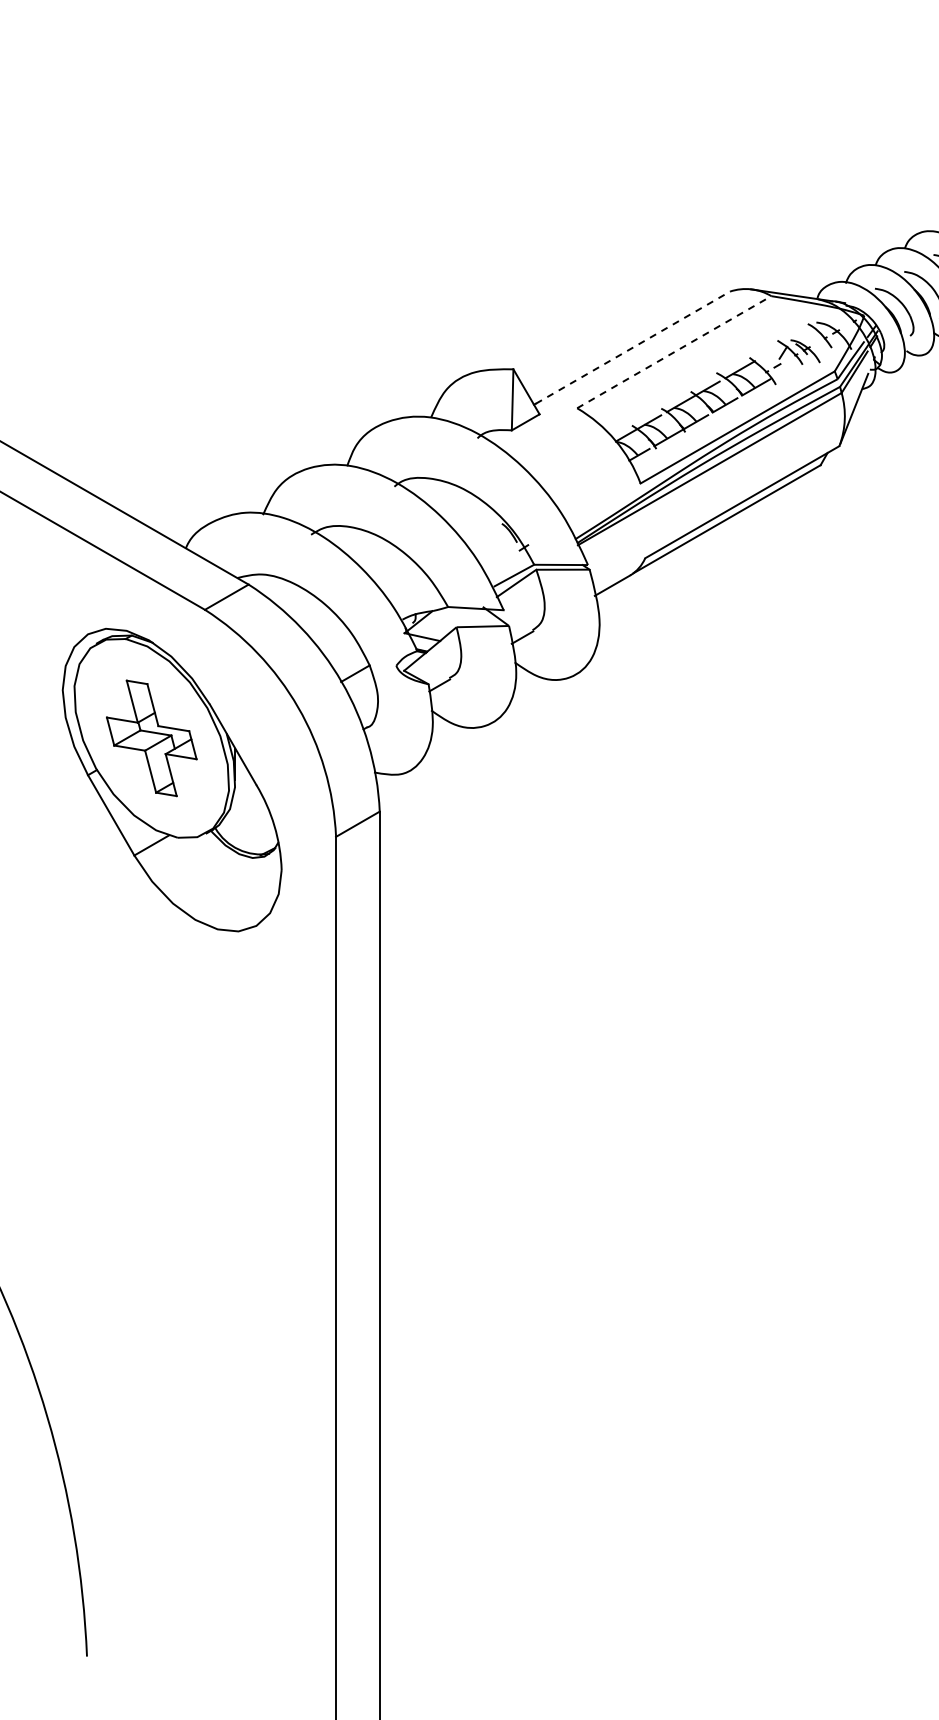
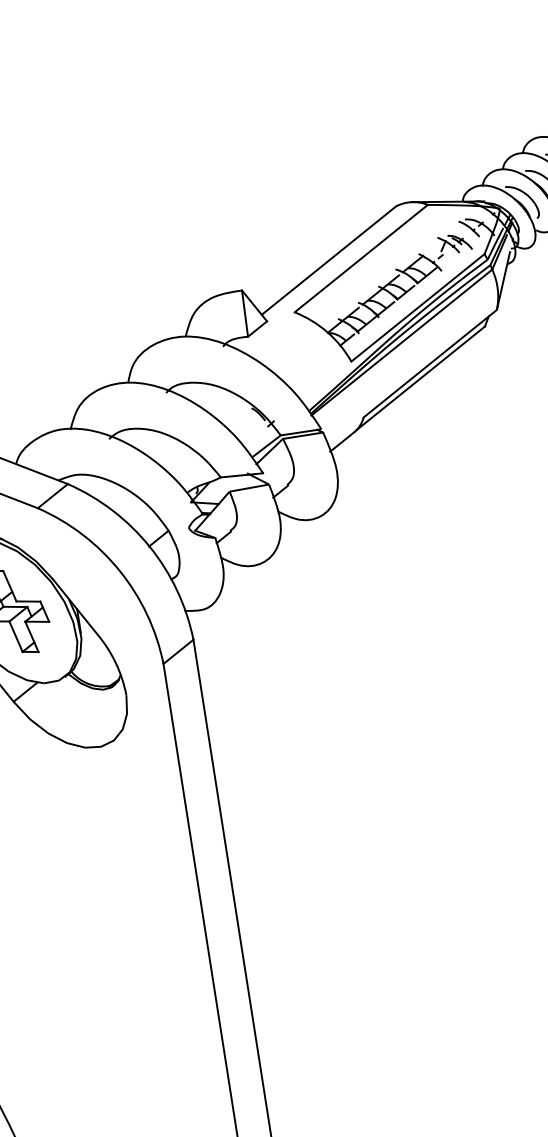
line: (633, 347) -> (329, 259), dashed -> solid
line: (674, 351) -> (361, 258), dashed -> solid

